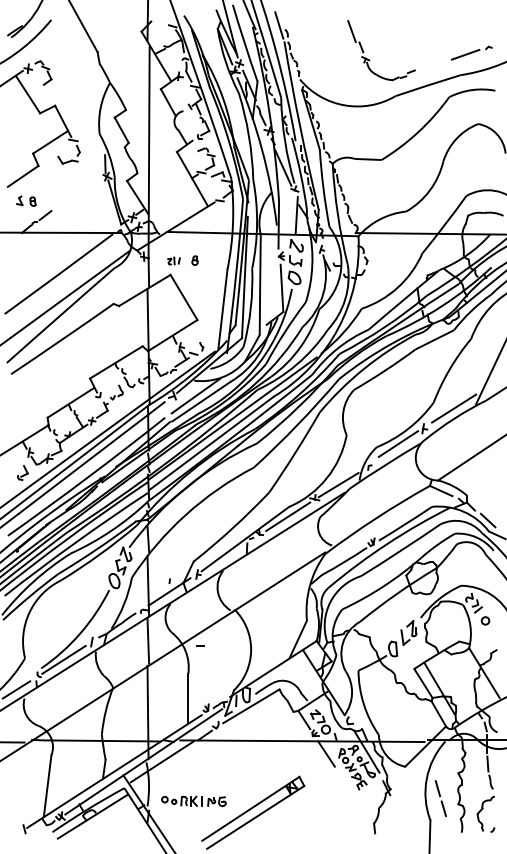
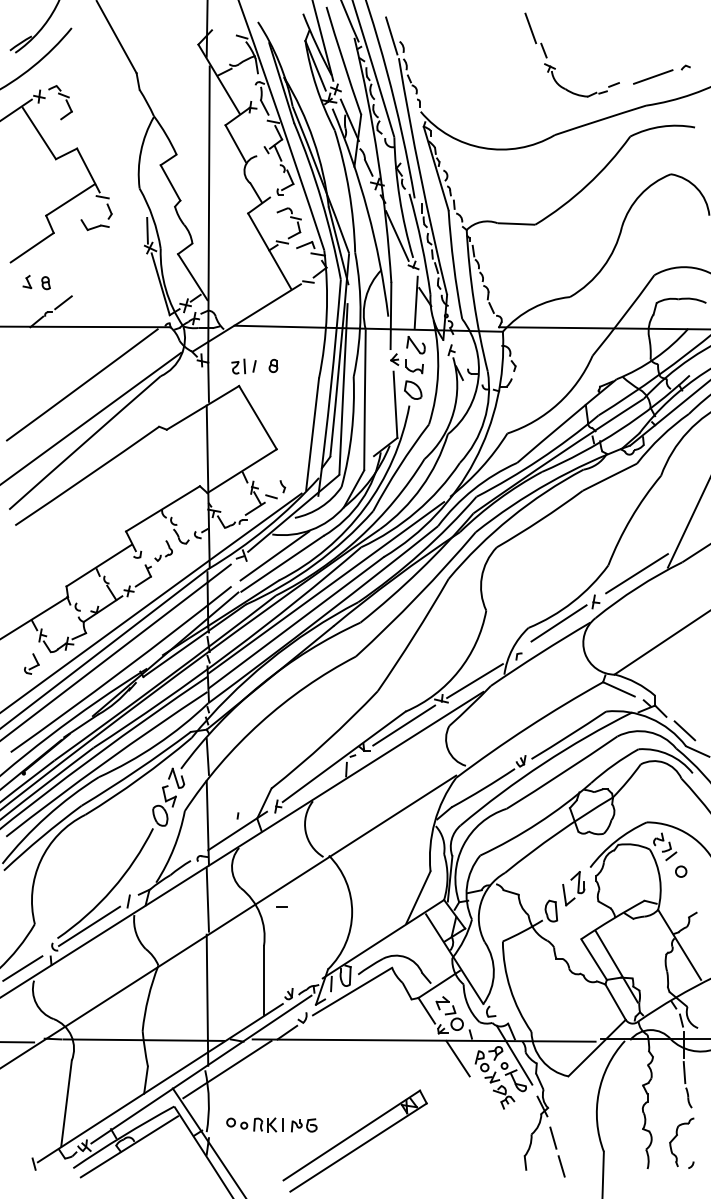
part: (369, 60) -> (555, 68), moved
part: (173, 261) -> (243, 366), size x1.43
line: (440, 796) -> (557, 1149), moved

